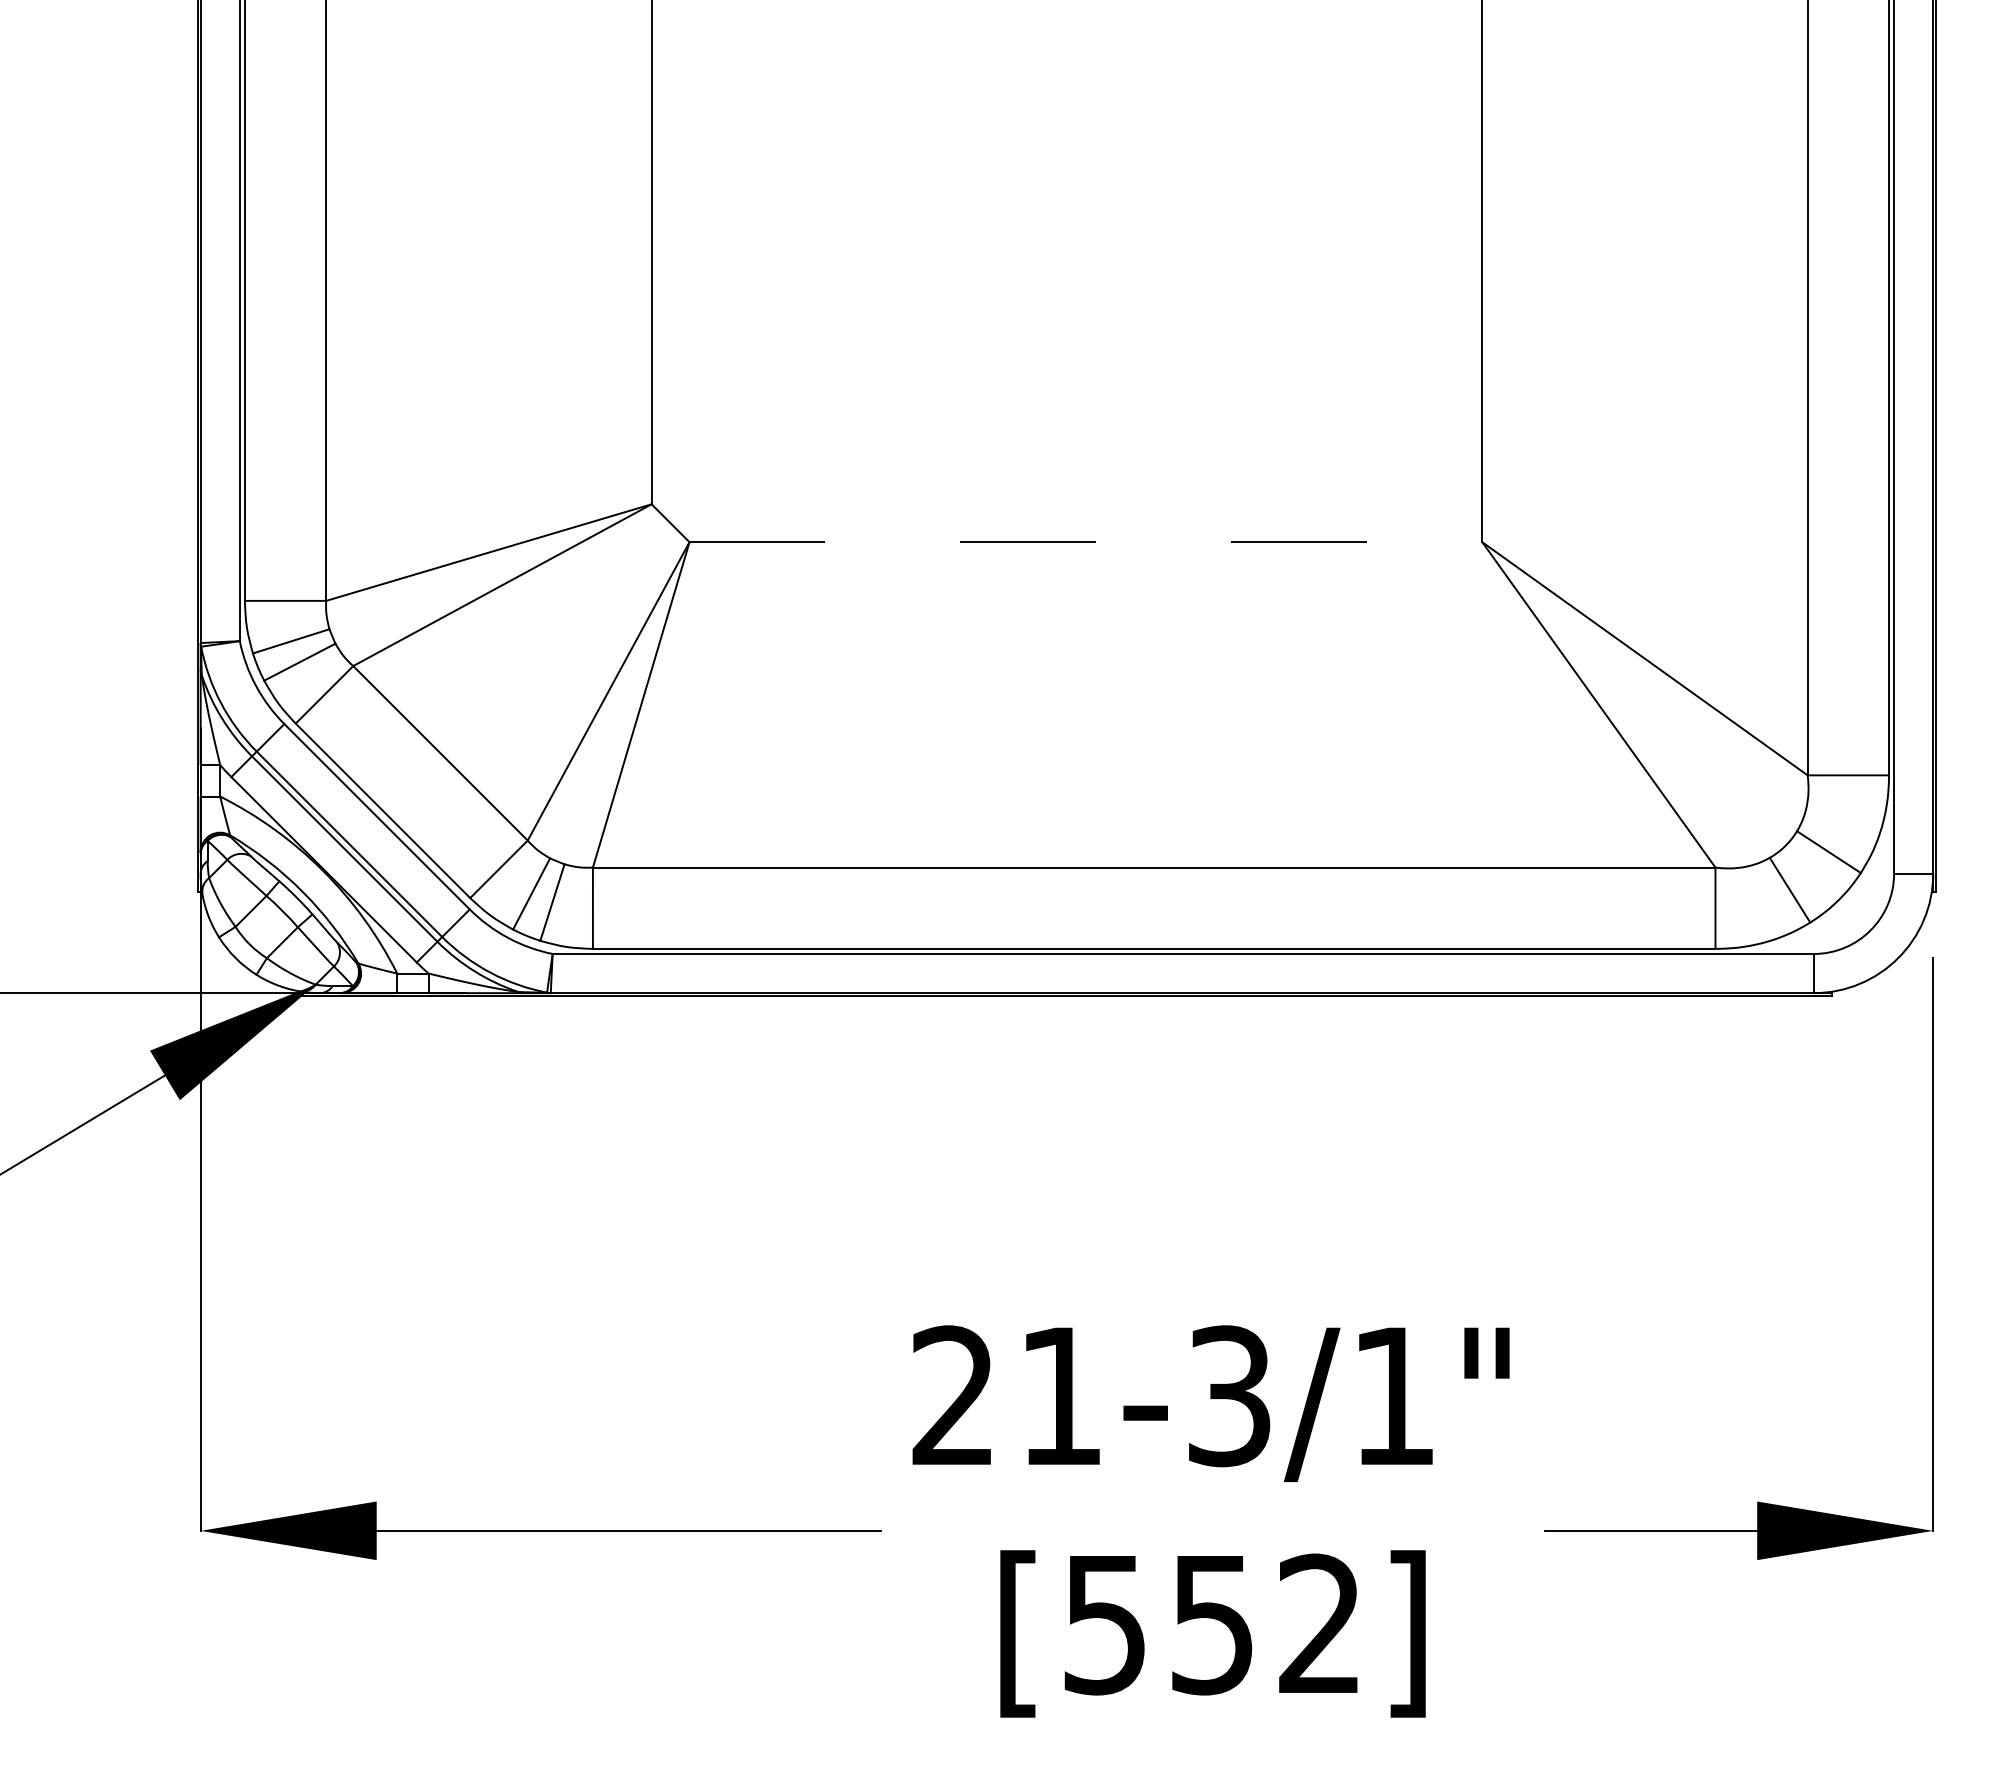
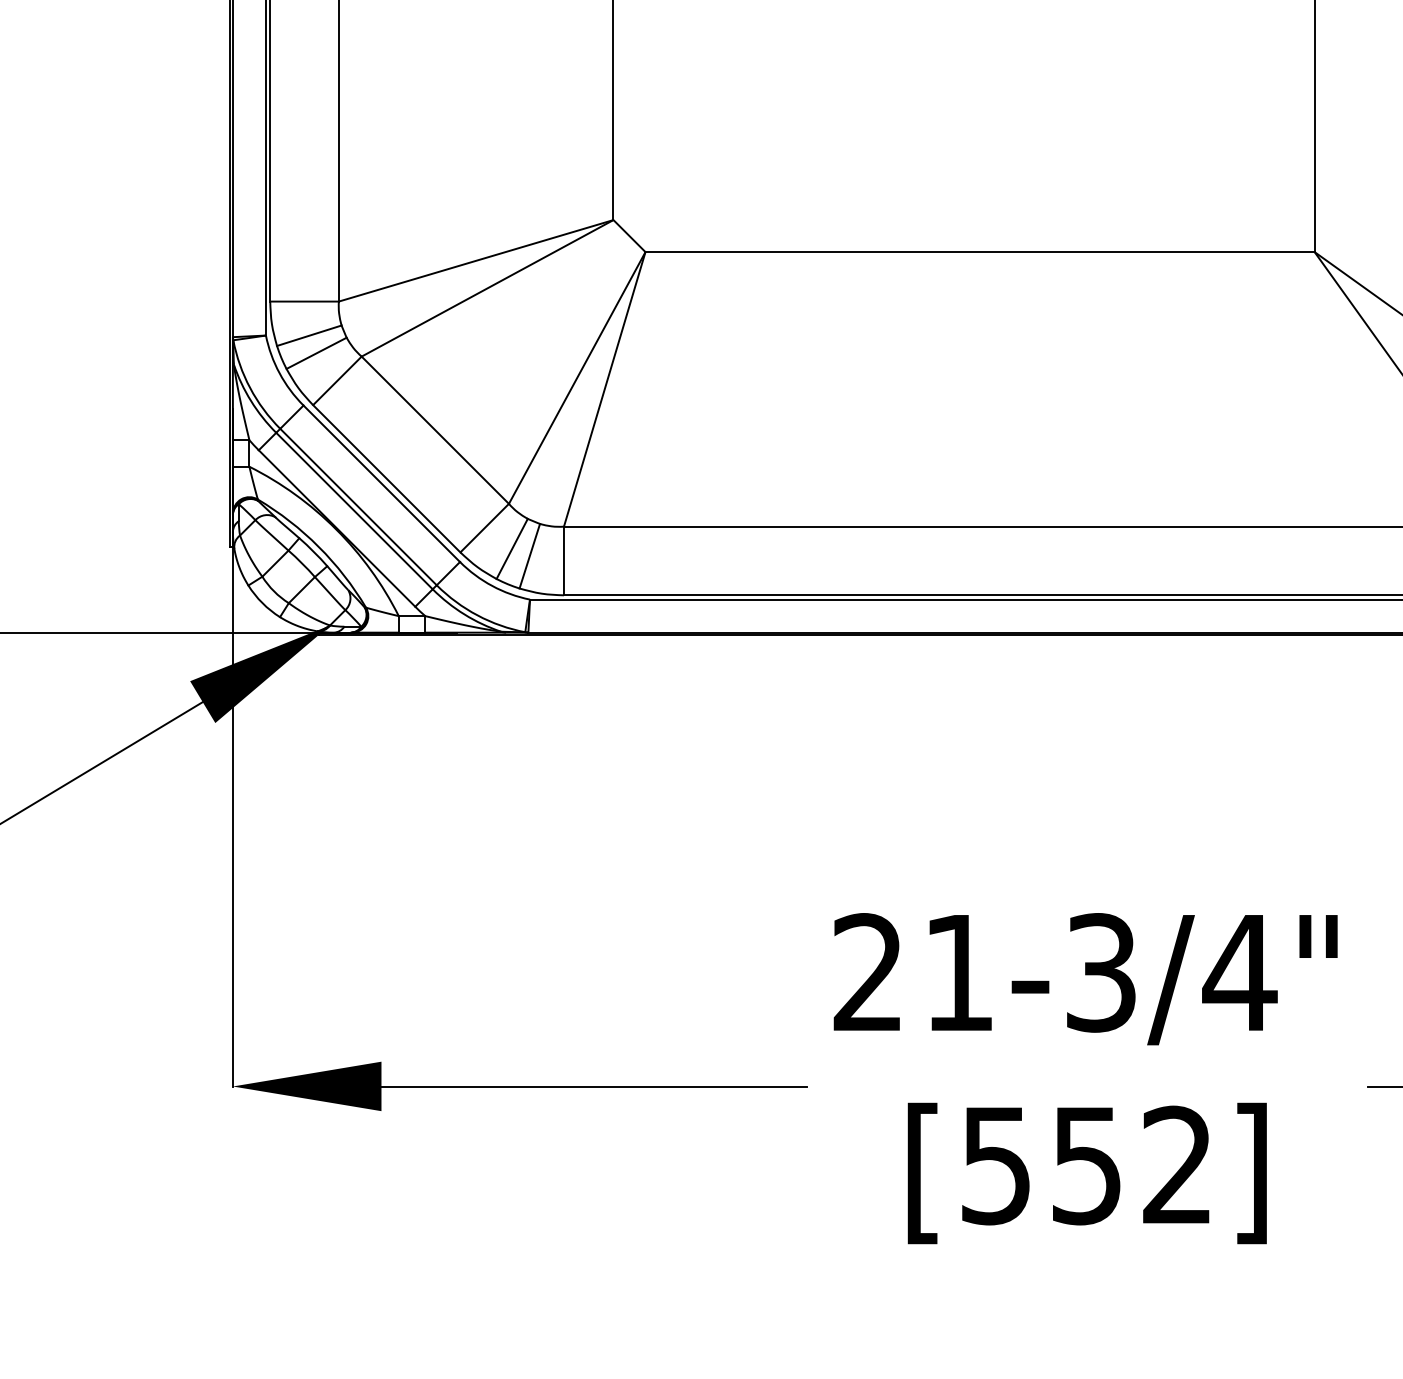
line: (1086, 542) -> (980, 252), dashed -> solid
text: (1393, 1395) -> (1239, 972), 21-3/1" -> 21-3/4"

